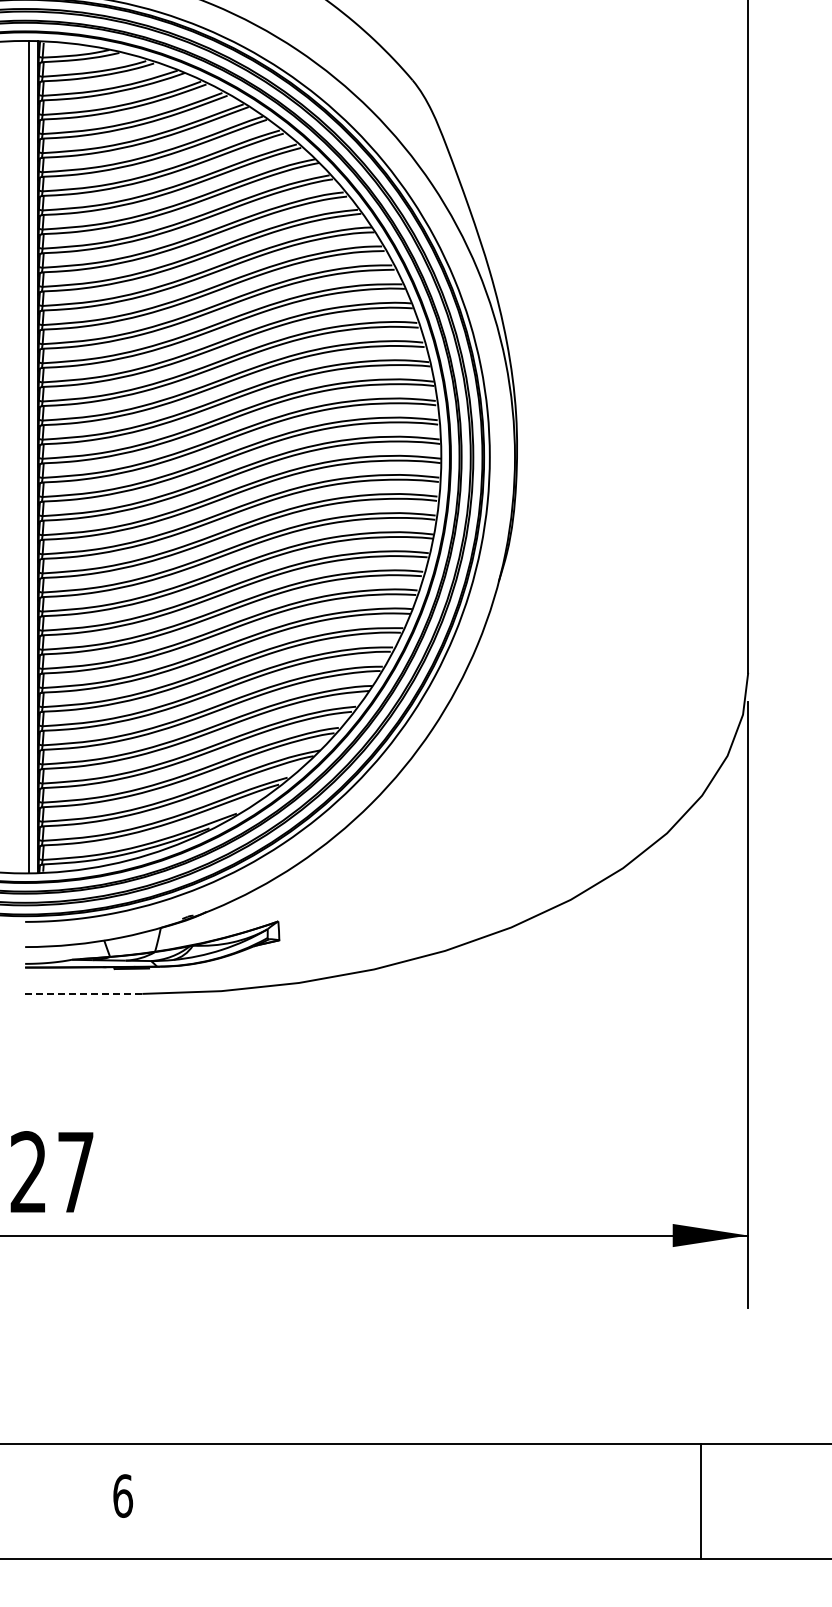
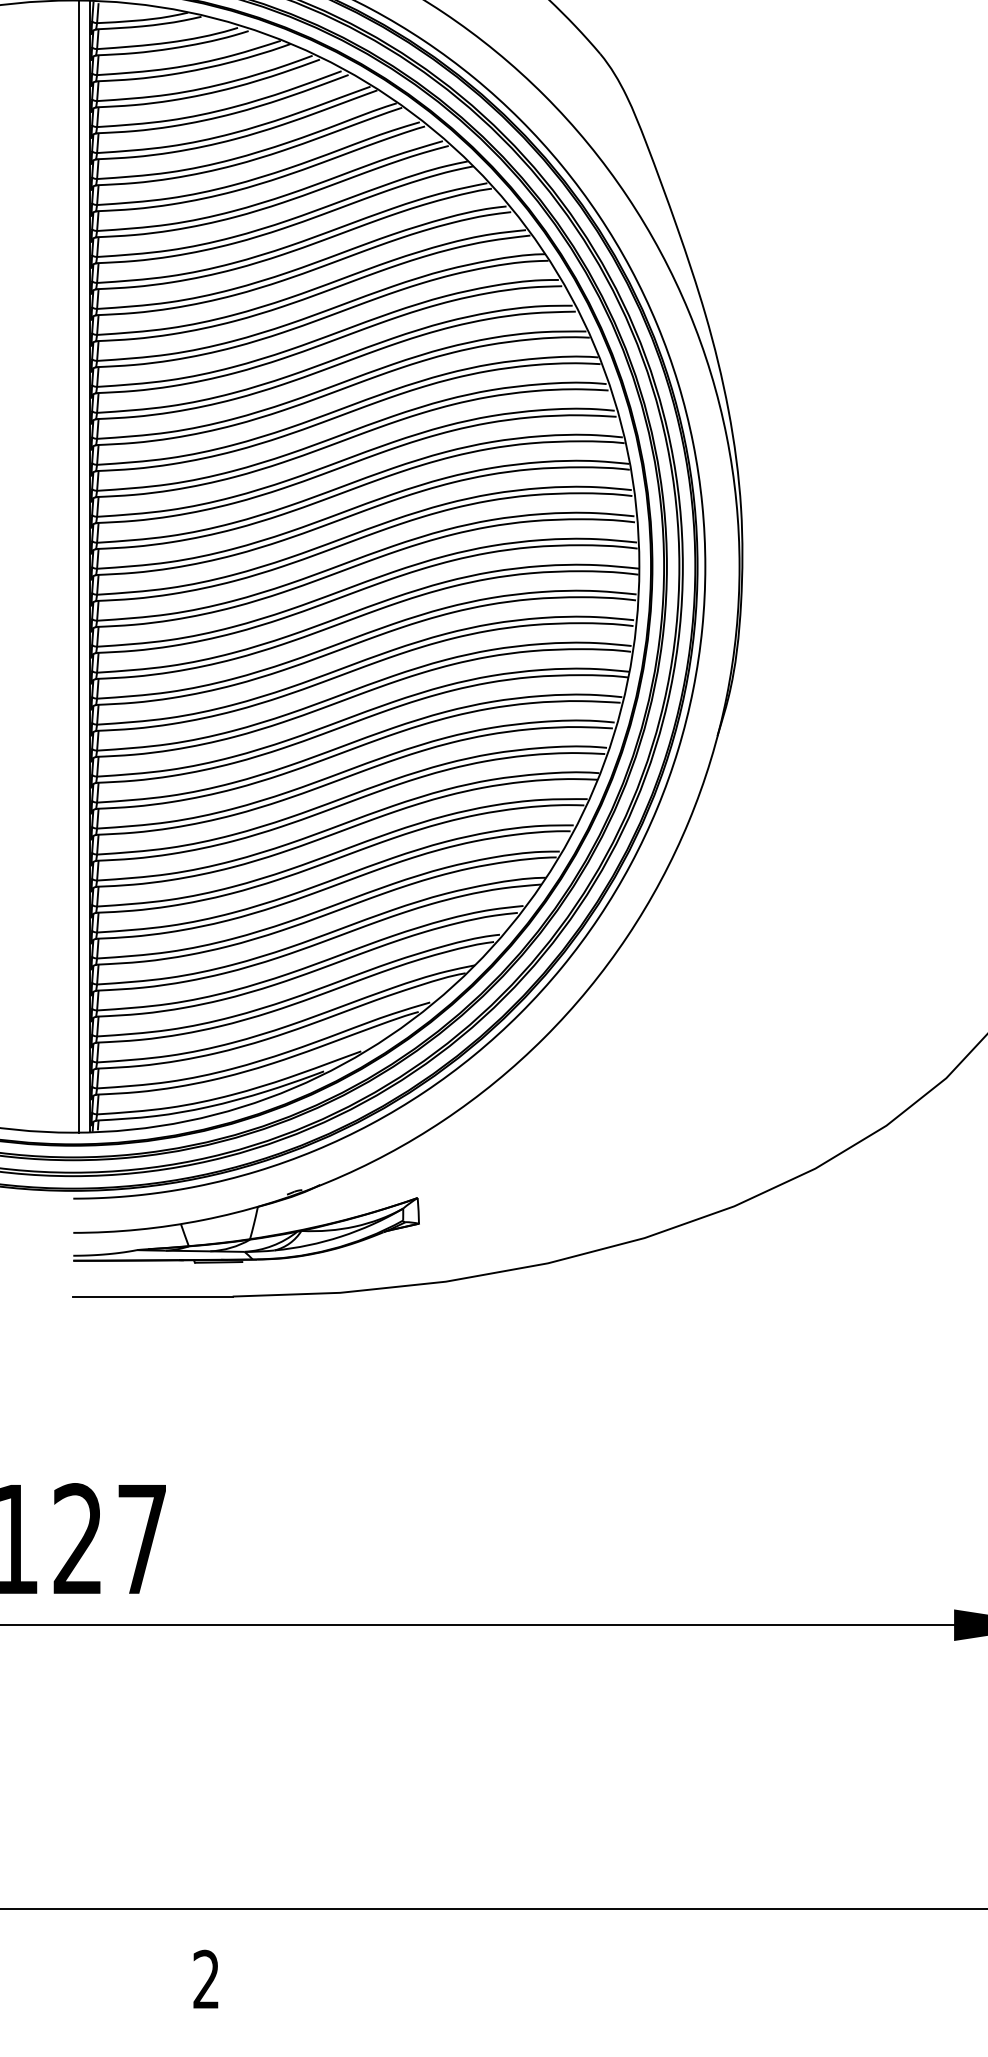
line: (83, 993) -> (152, 1296), dashed -> solid
text: (123, 1495) -> (207, 1978), 6 -> 2

